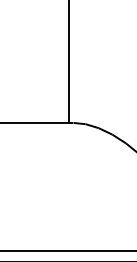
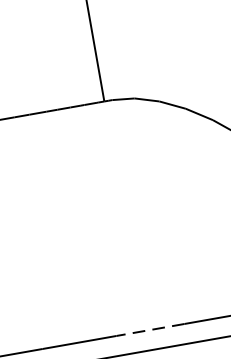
line: (71, 251) -> (149, 330), solid -> dashed

